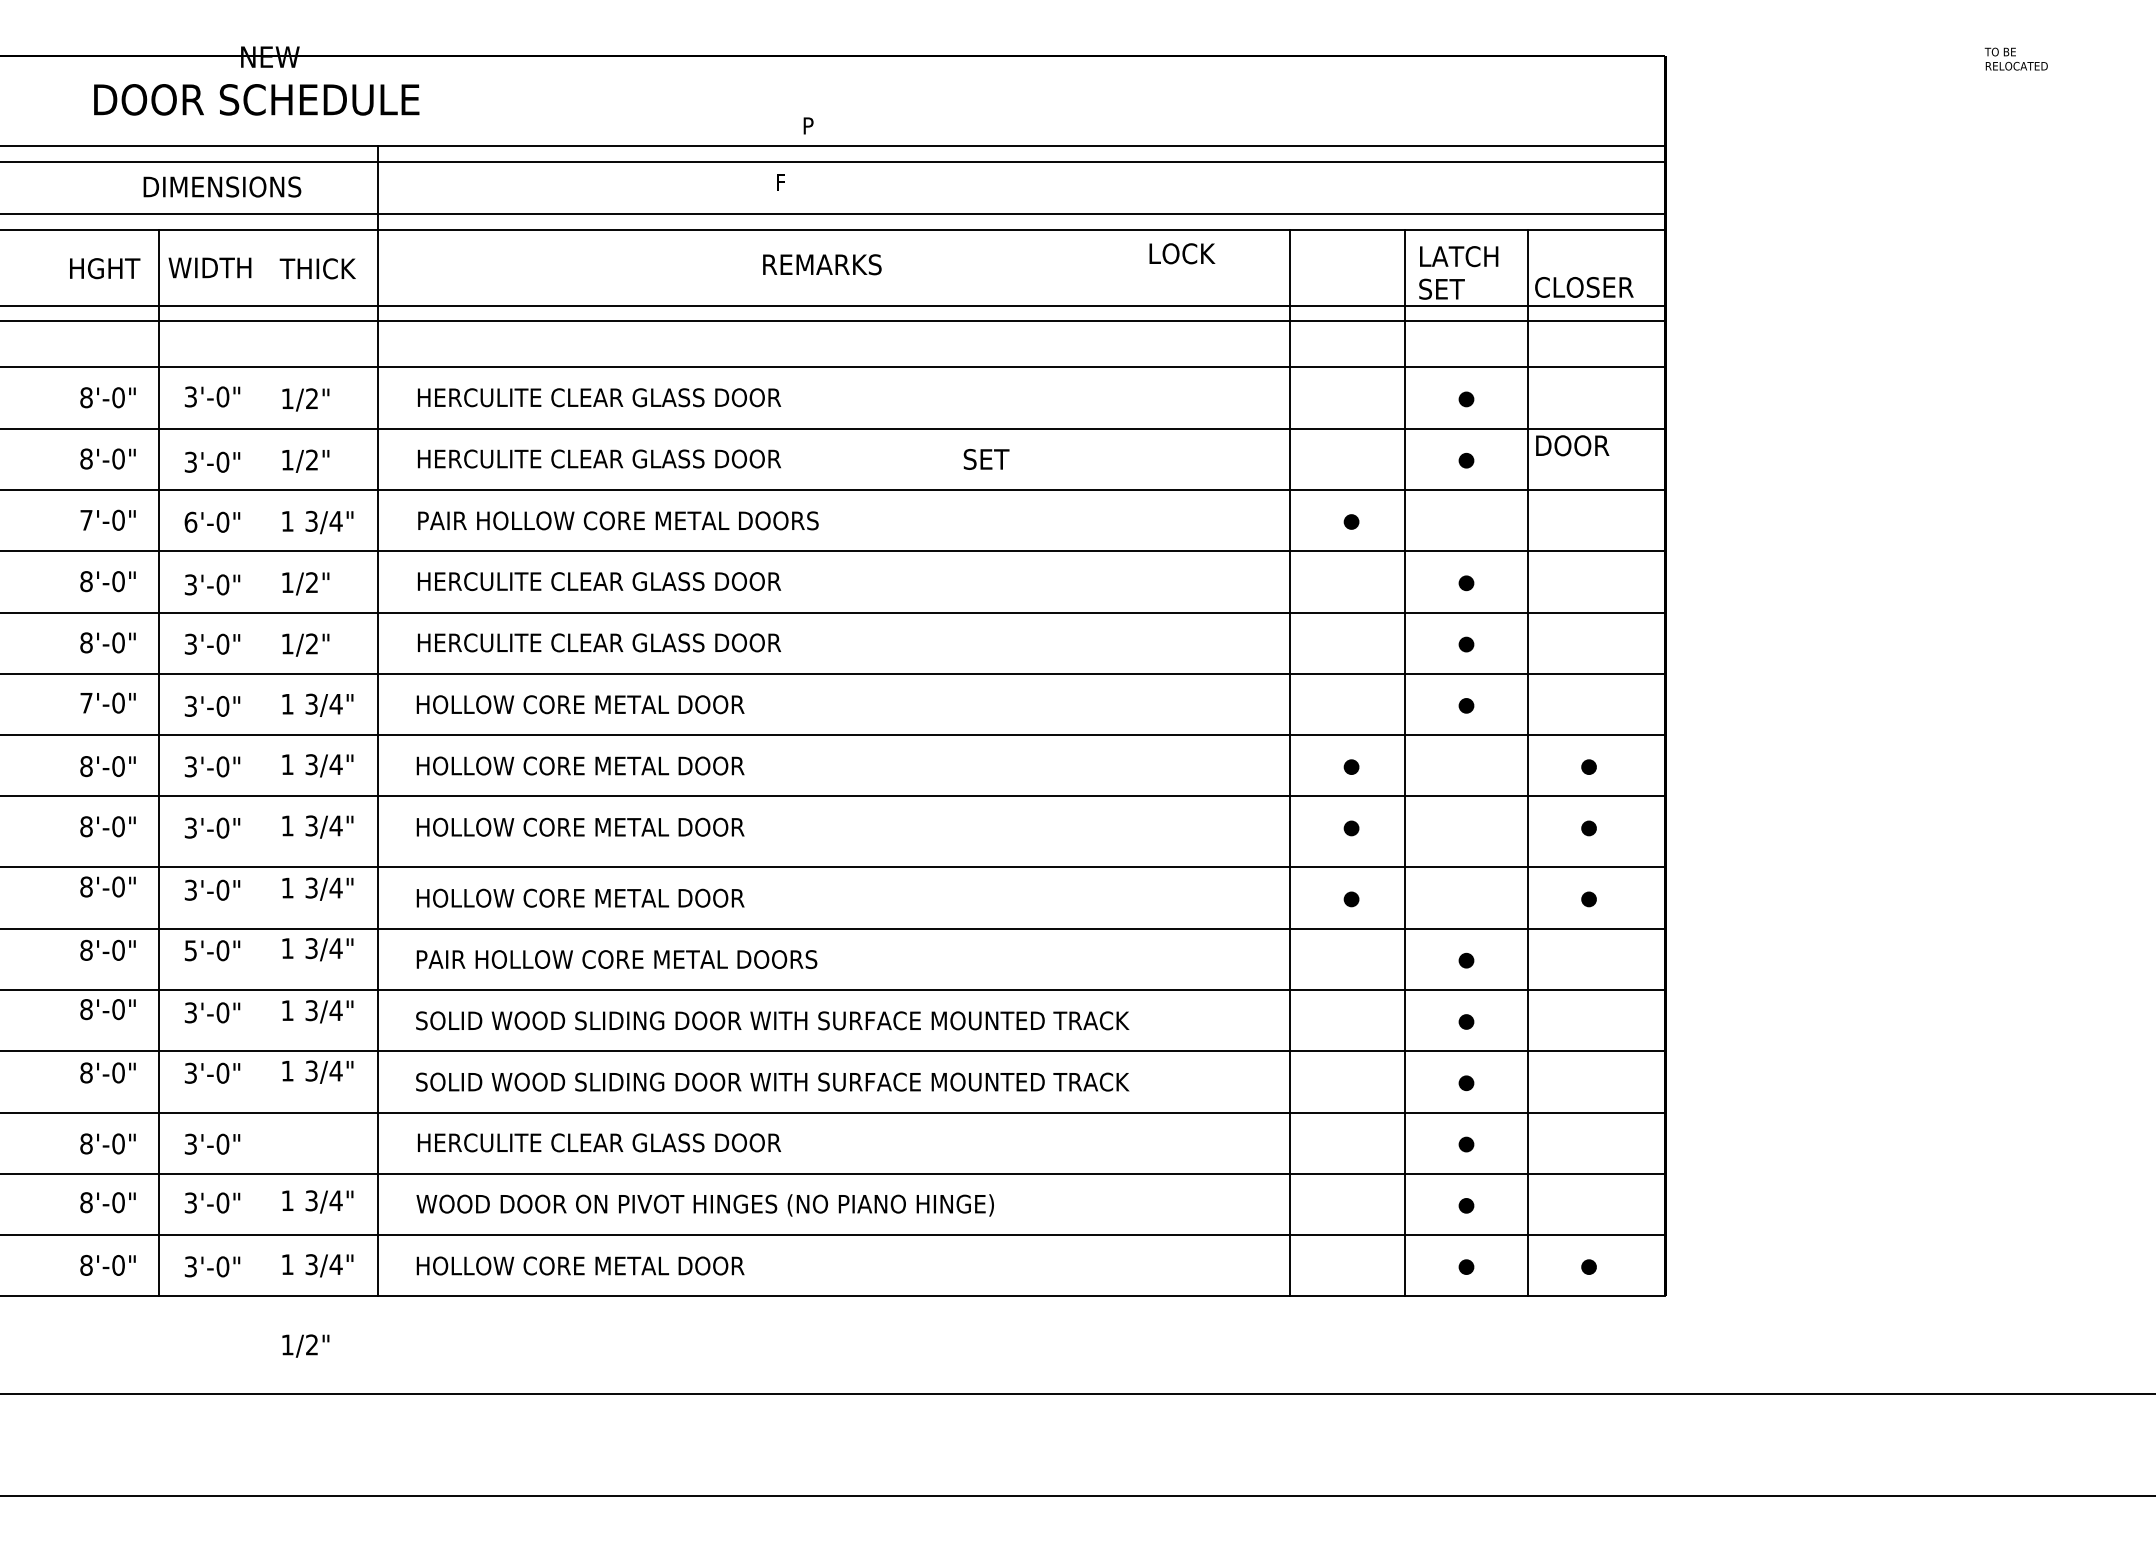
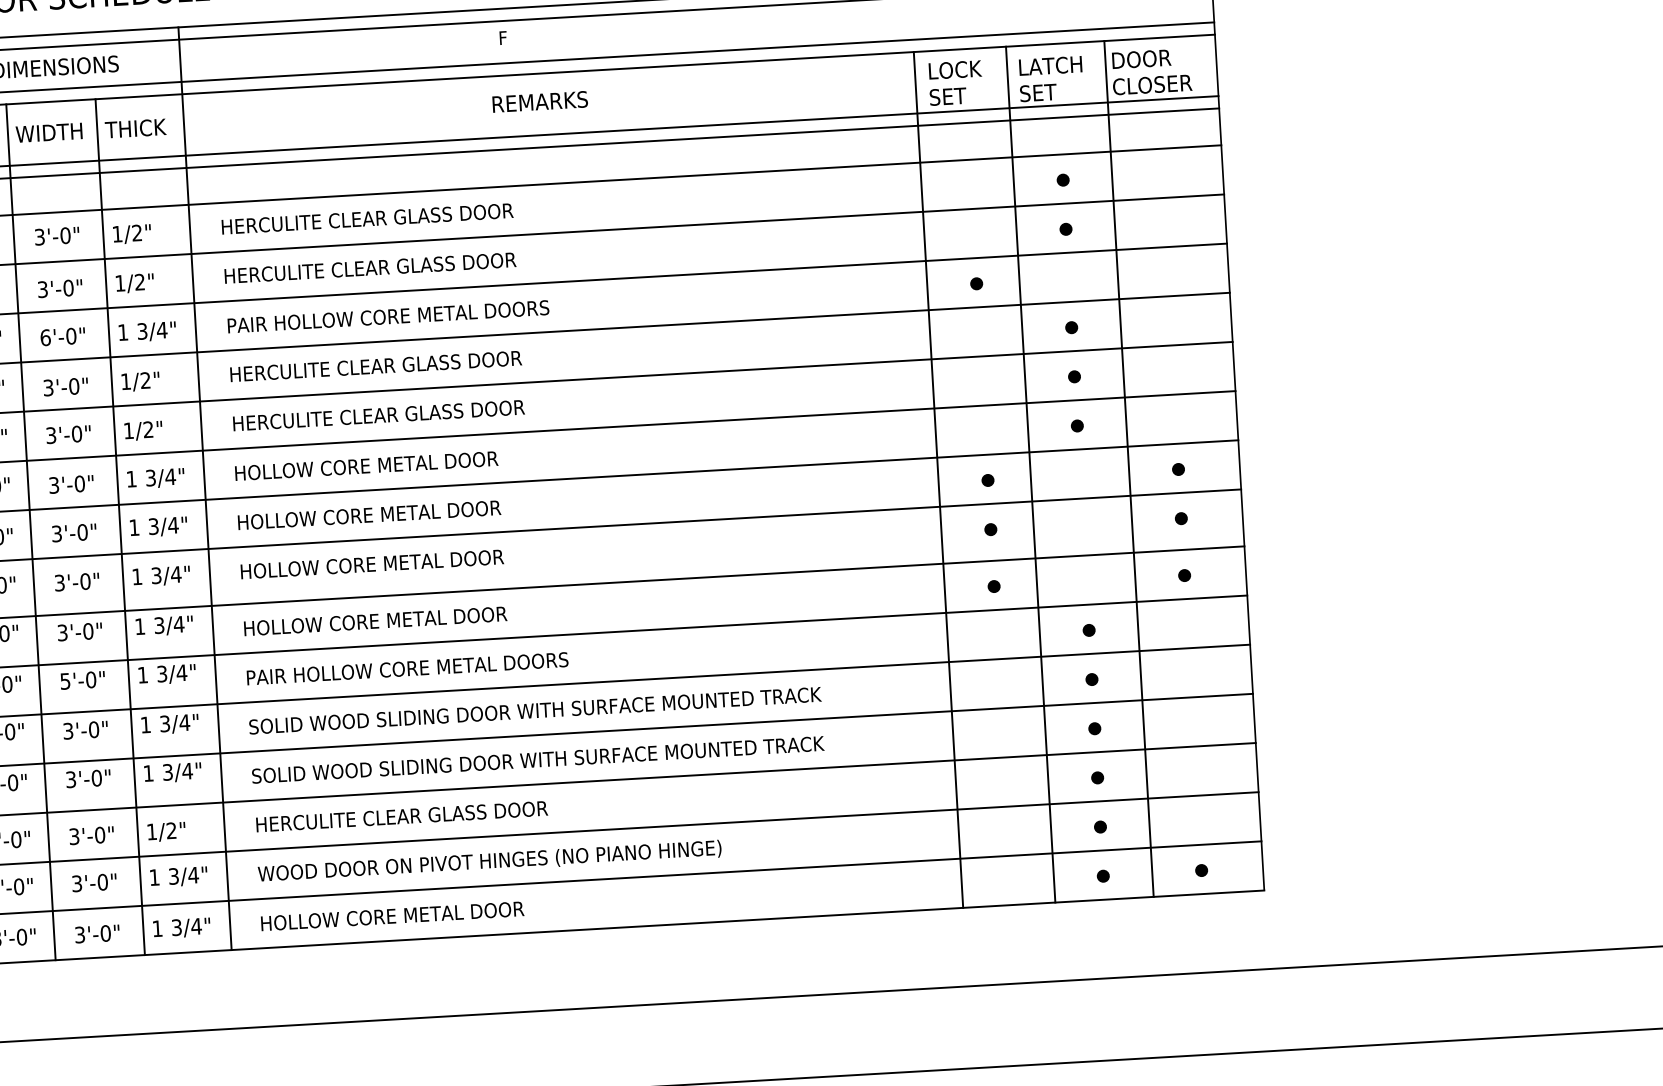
text: (1182, 253) -> (955, 69), moved
text: (1572, 445) -> (1141, 59), moved
text: (986, 459) -> (948, 96), moved
line: (270, 762) -> (120, 526), added
text: (305, 1345) -> (166, 831), moved

